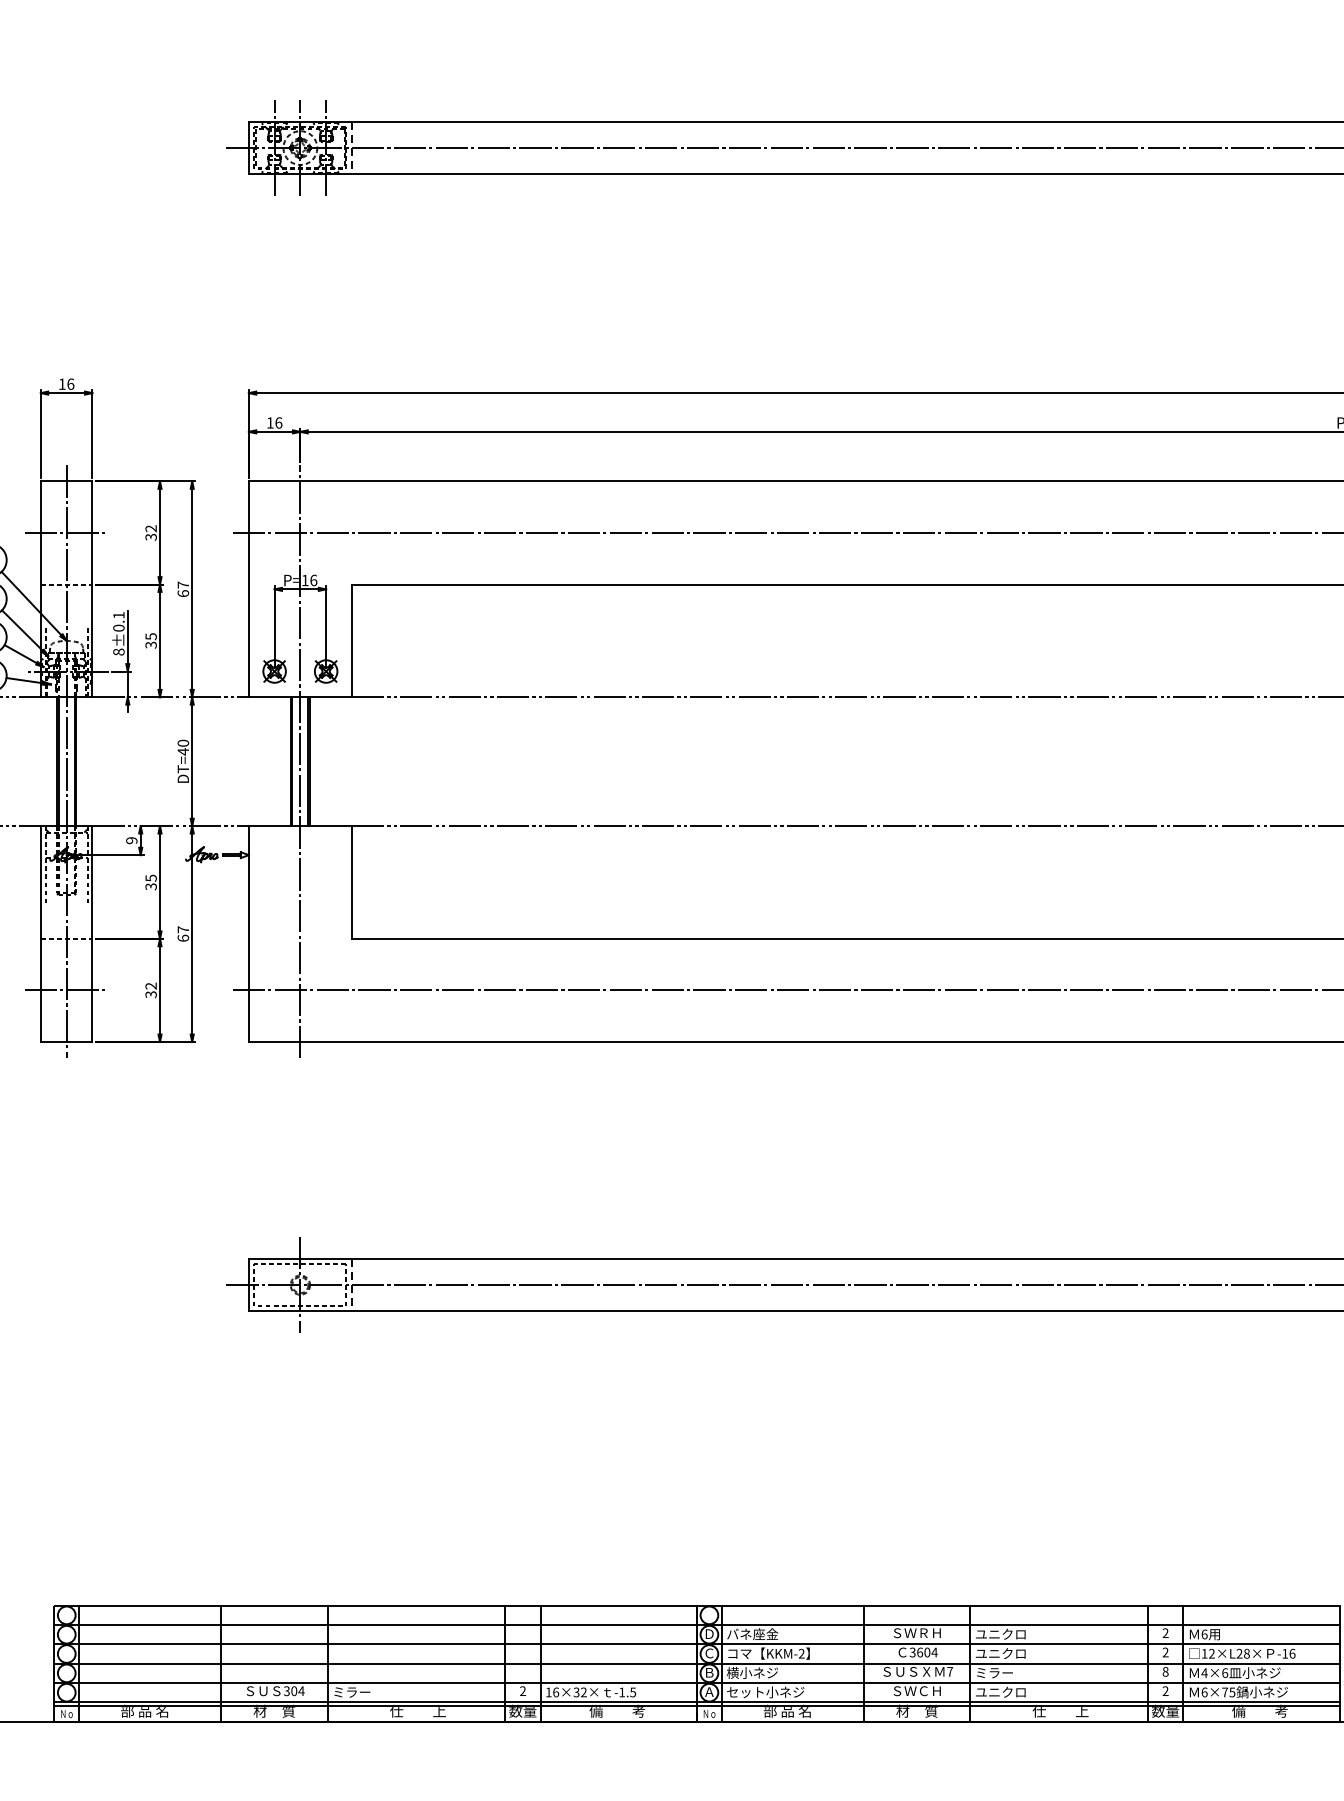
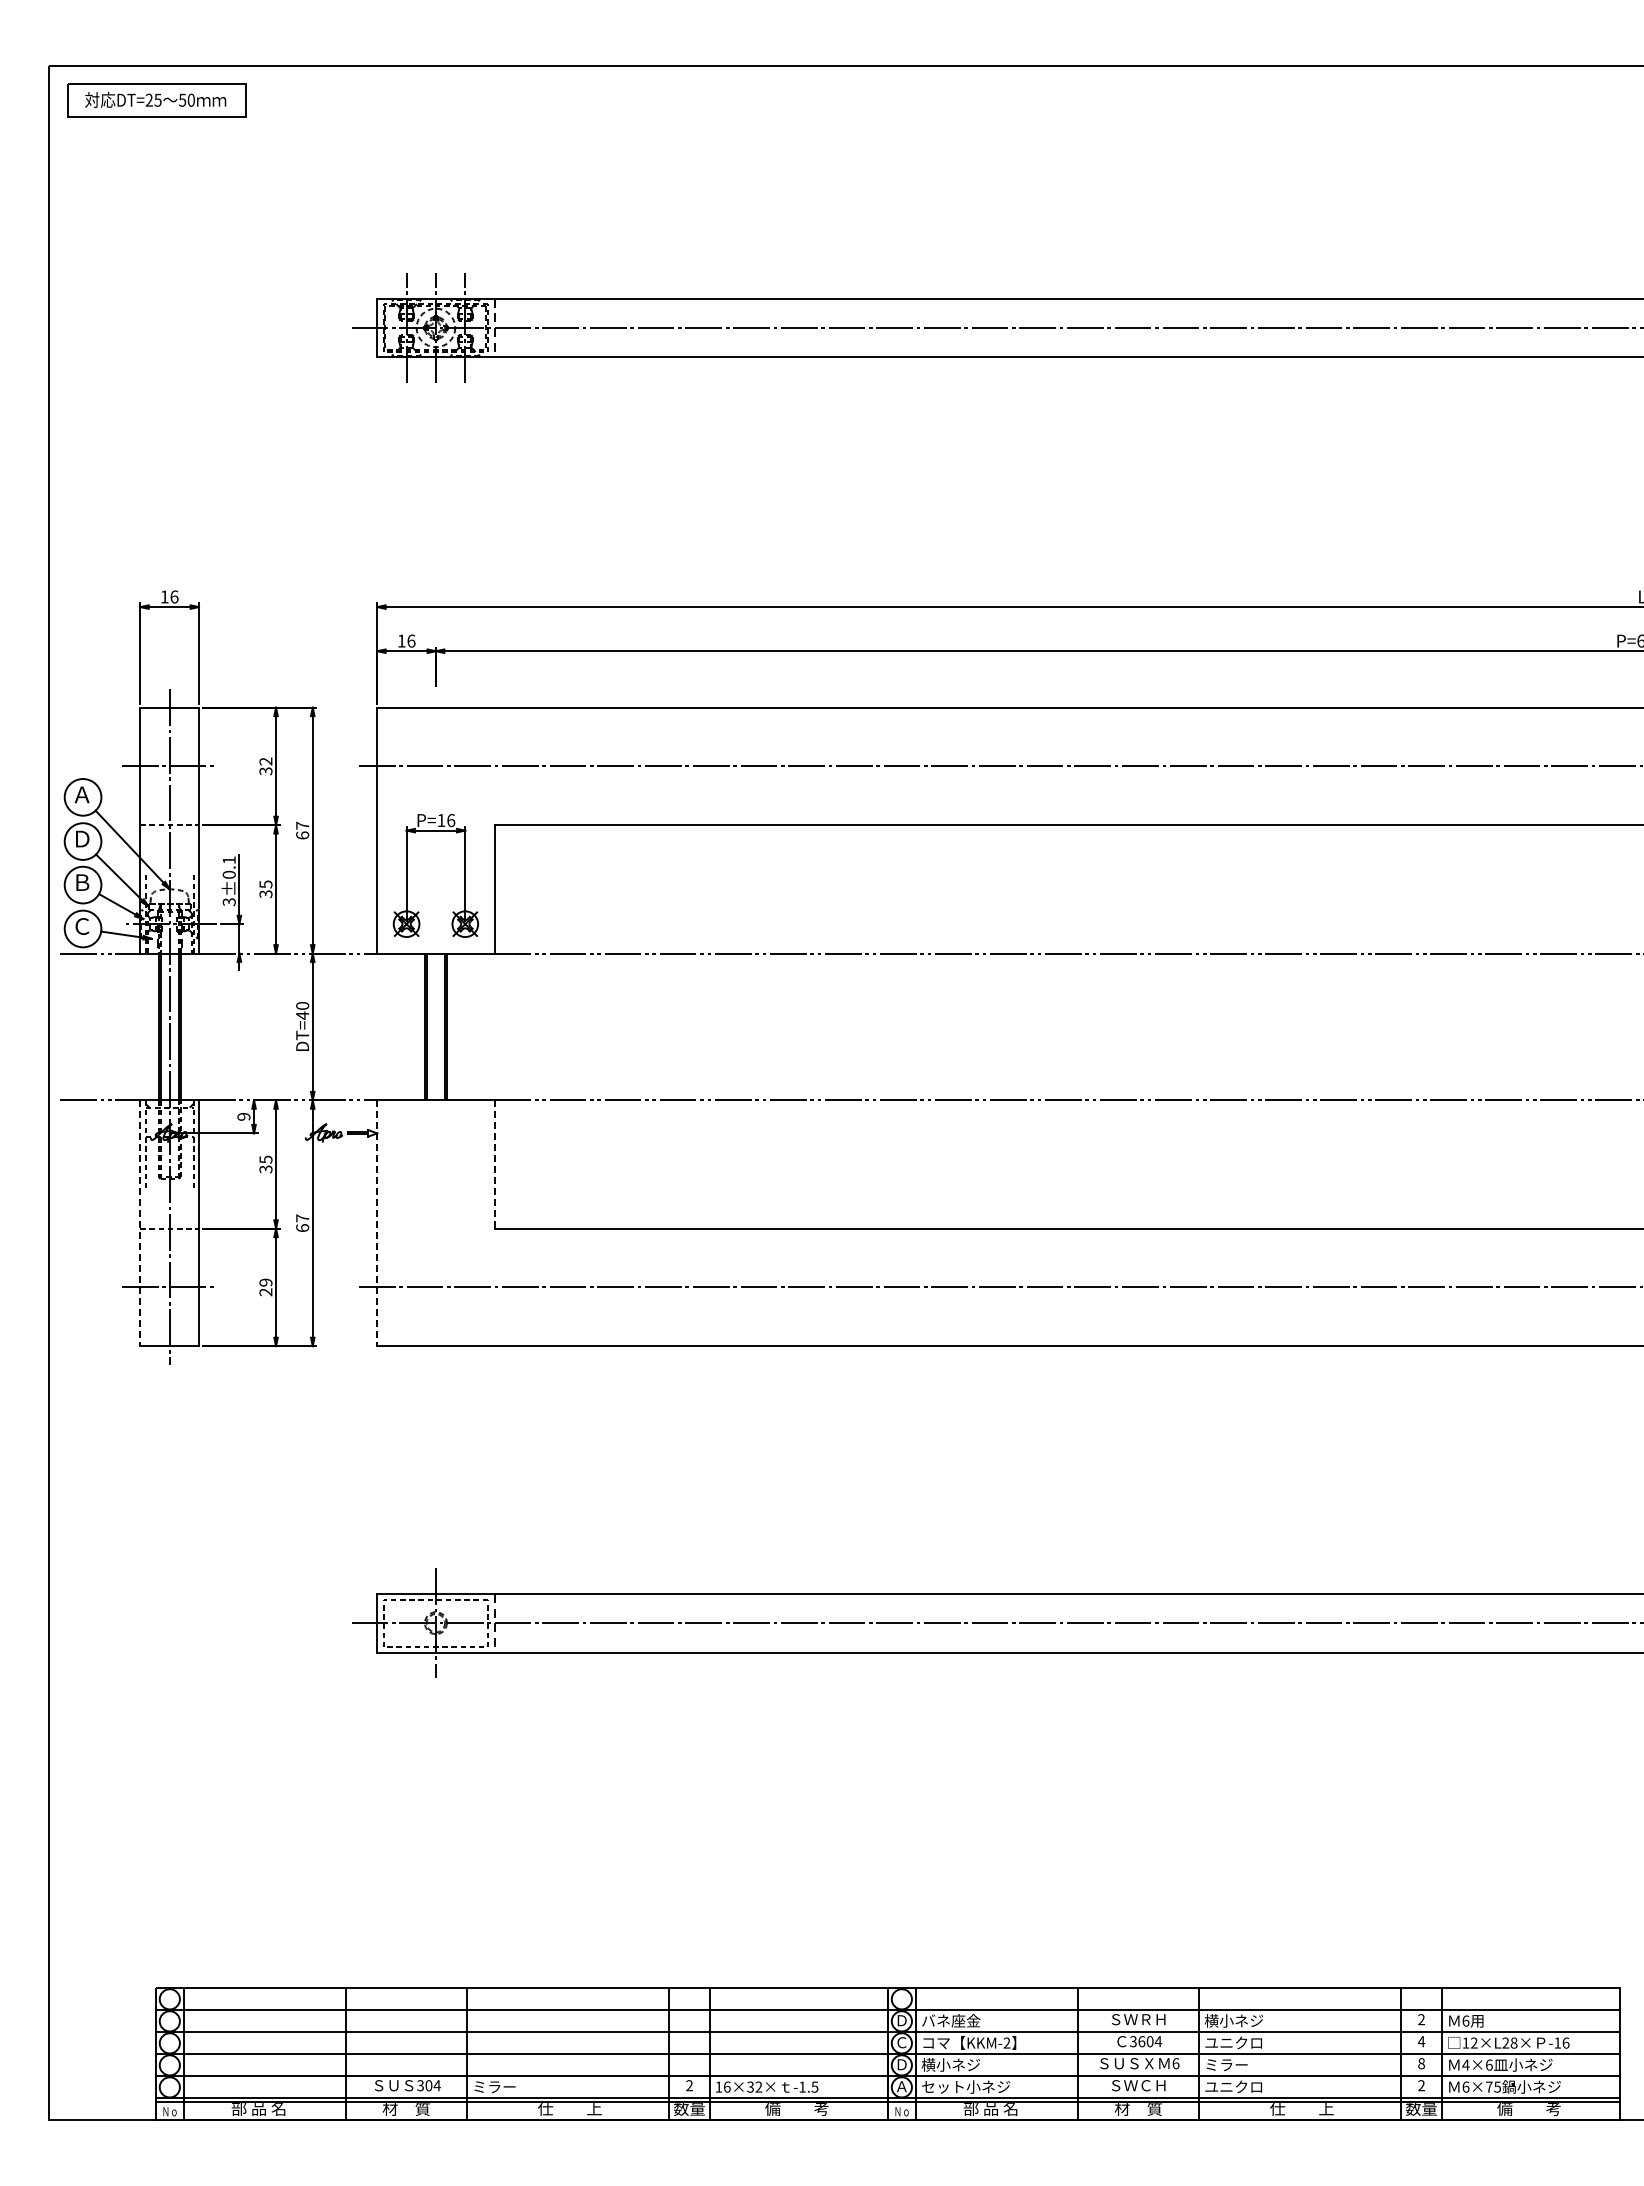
text: (118, 652) -> (228, 902), 8±0.1 -> 3±0.1
line: (299, 761) -> (435, 1026), removed
line: (351, 883) -> (494, 1165), solid -> dashed
line: (41, 934) -> (140, 1223), solid -> dashed
line: (249, 934) -> (377, 1223), solid -> dashed
text: (151, 990) -> (266, 1287), 32 -> 29
text: (1000, 1633) -> (1233, 2020), ユニクロ -> 横小ネジ
text: (1165, 1652) -> (1421, 2041), 2 -> 4
text: (949, 1671) -> (1175, 2063), 7 -> 6
text: (709, 1672) -> (901, 2064), Ｂ -> Ｄ

